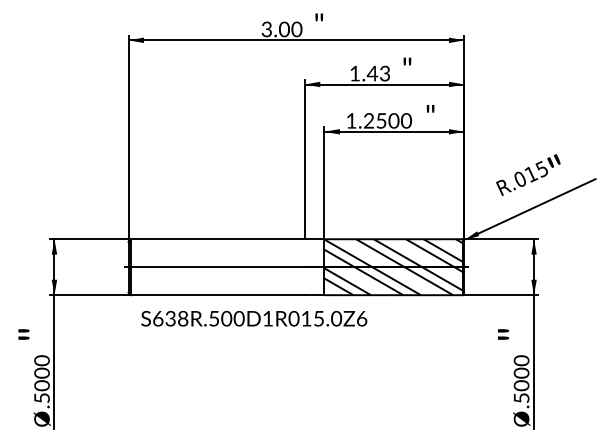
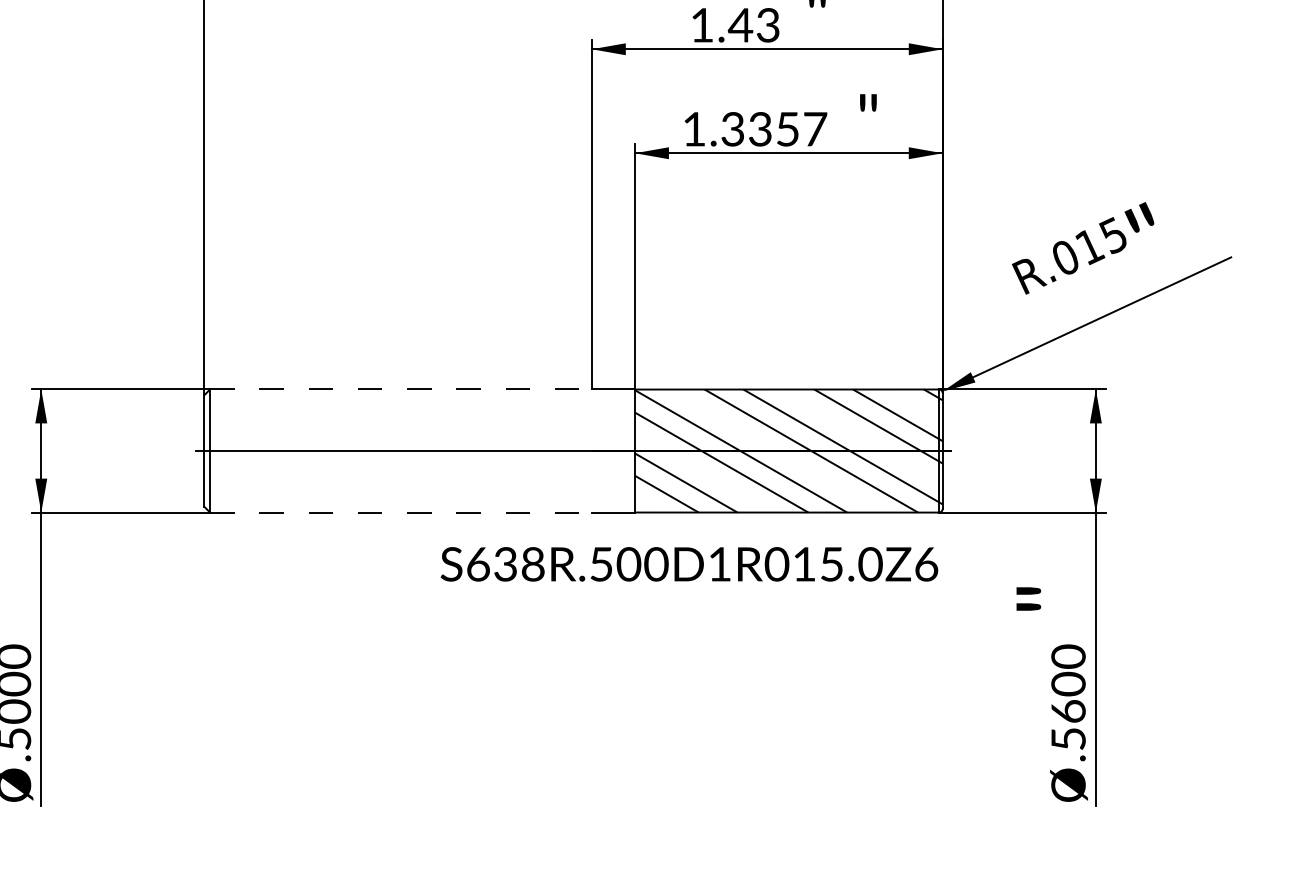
text: (387, 120) -> (773, 128), 1.2500 -> 1.3357
line: (218, 239) -> (401, 390), solid -> dashed
line: (218, 295) -> (401, 513), solid -> dashed
text: (254, 318) -> (690, 563), moved
text: (520, 385) -> (1066, 711), .5000 -> .5600

